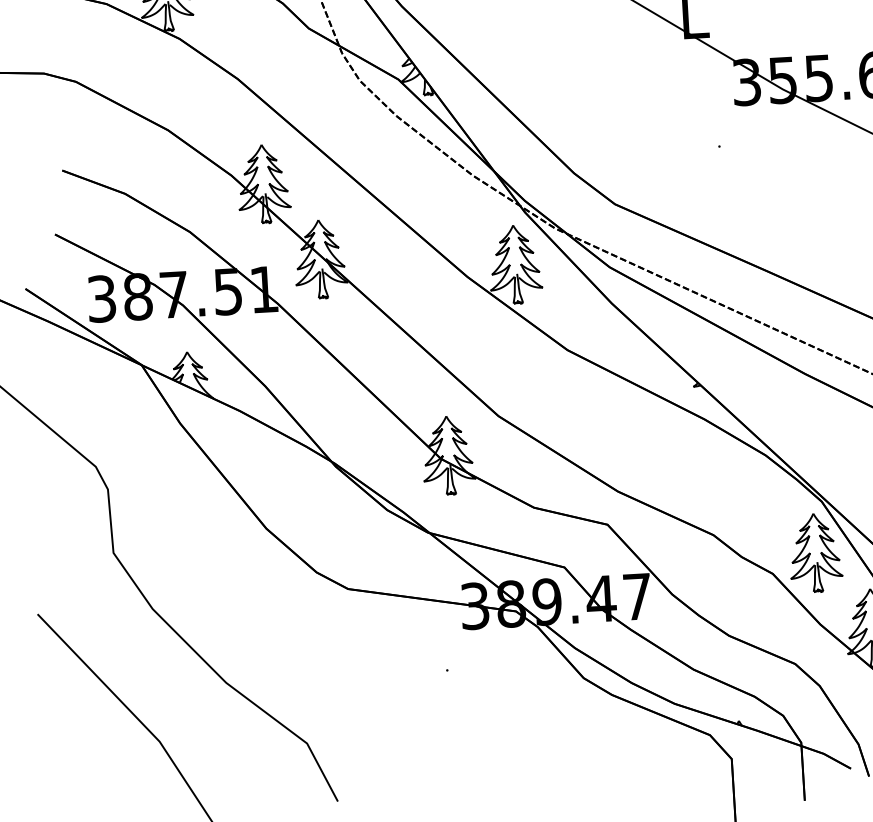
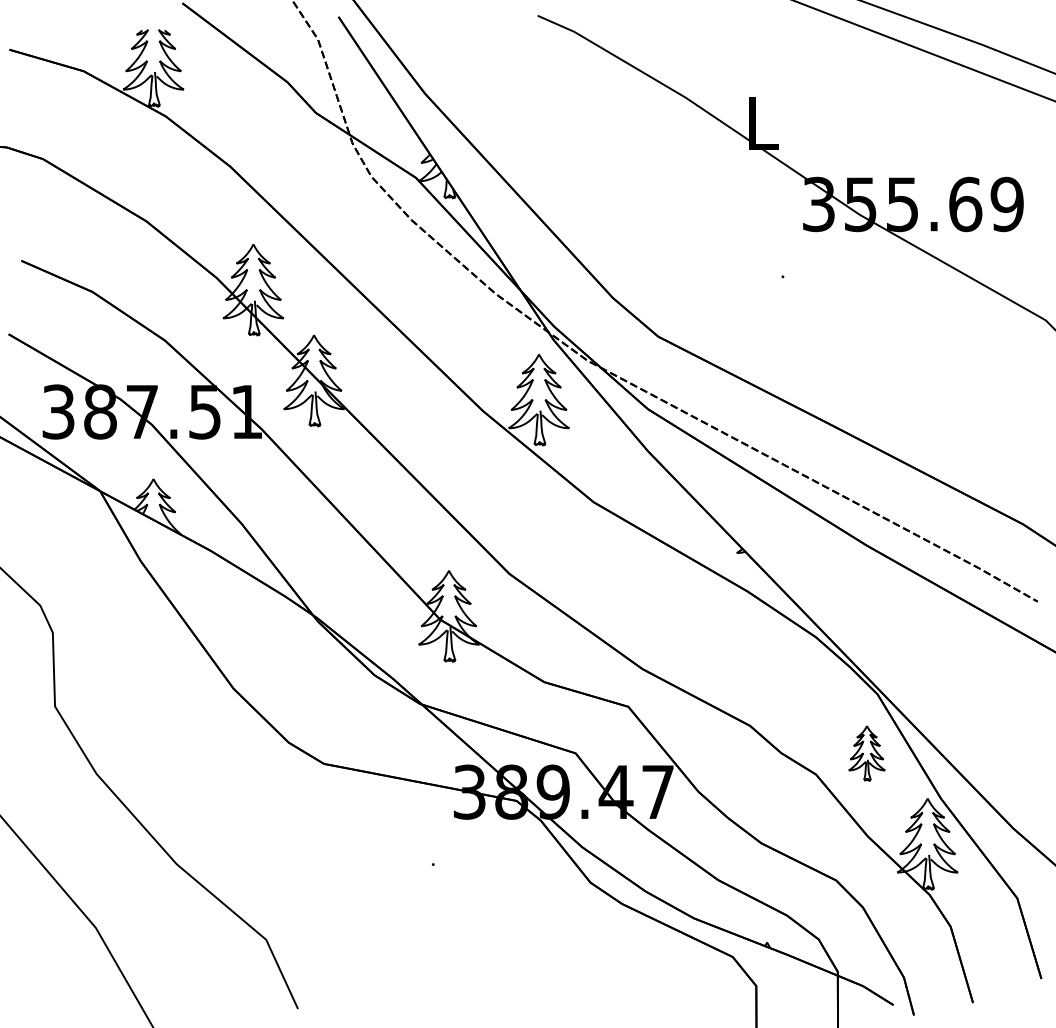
part: (815, 553) -> (866, 753), size x0.6

